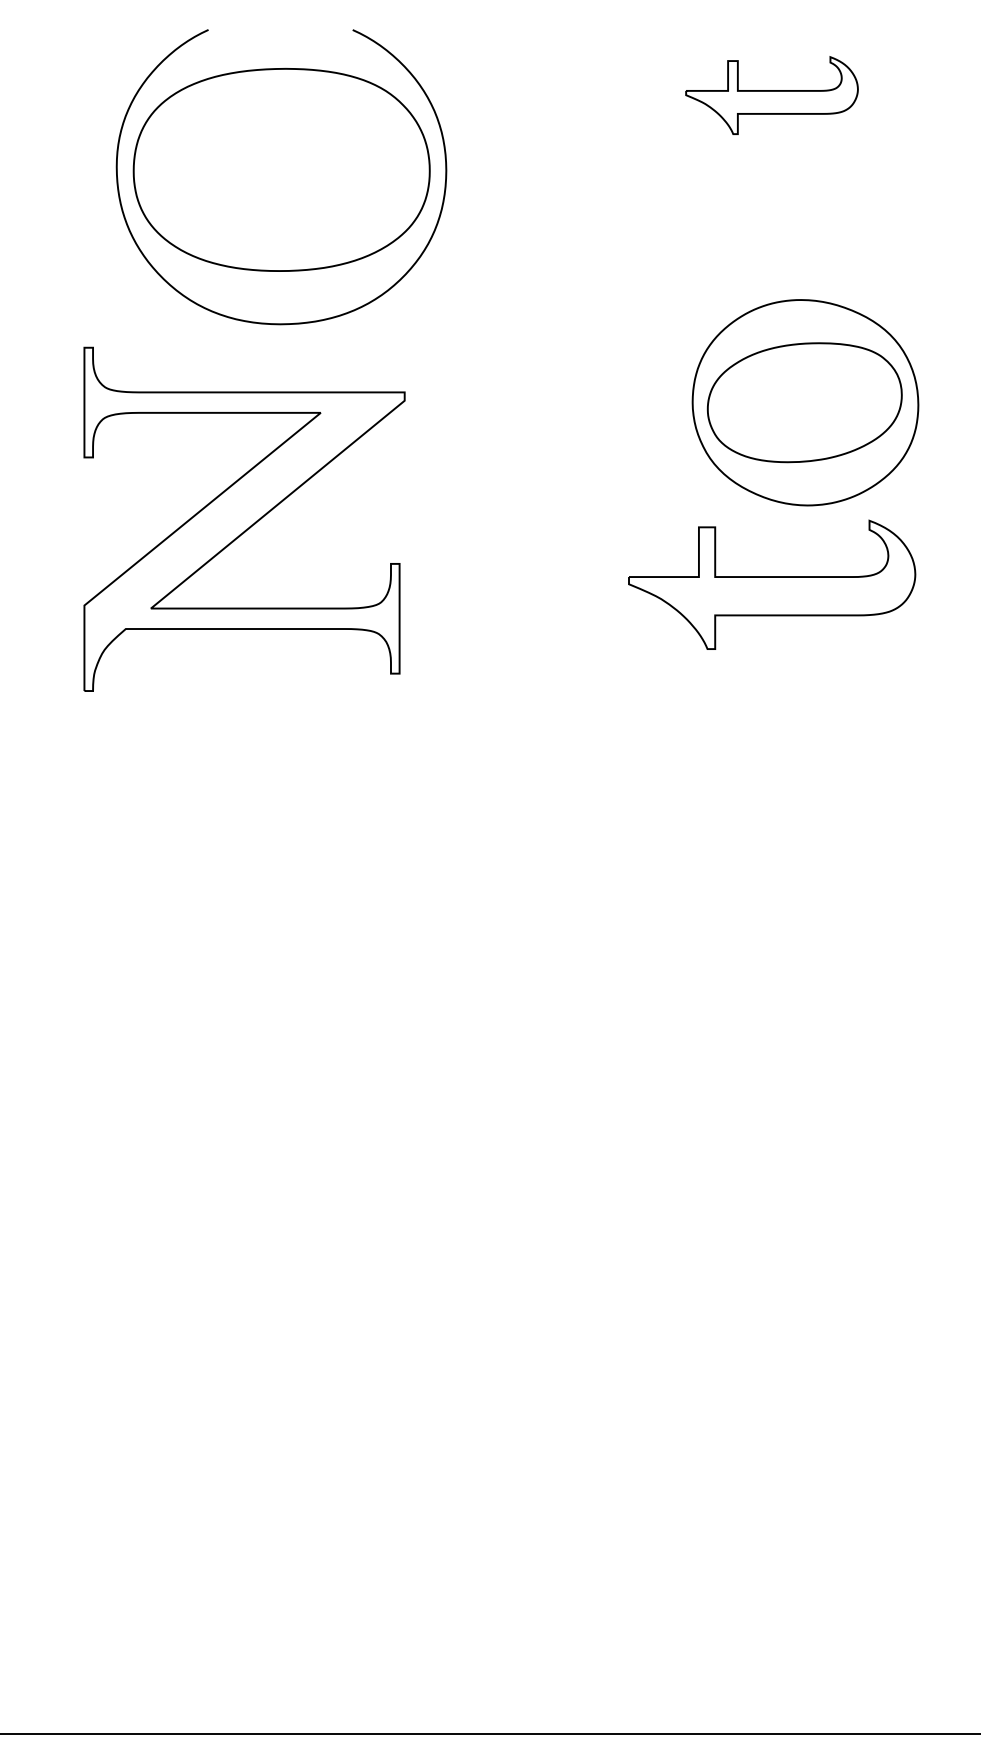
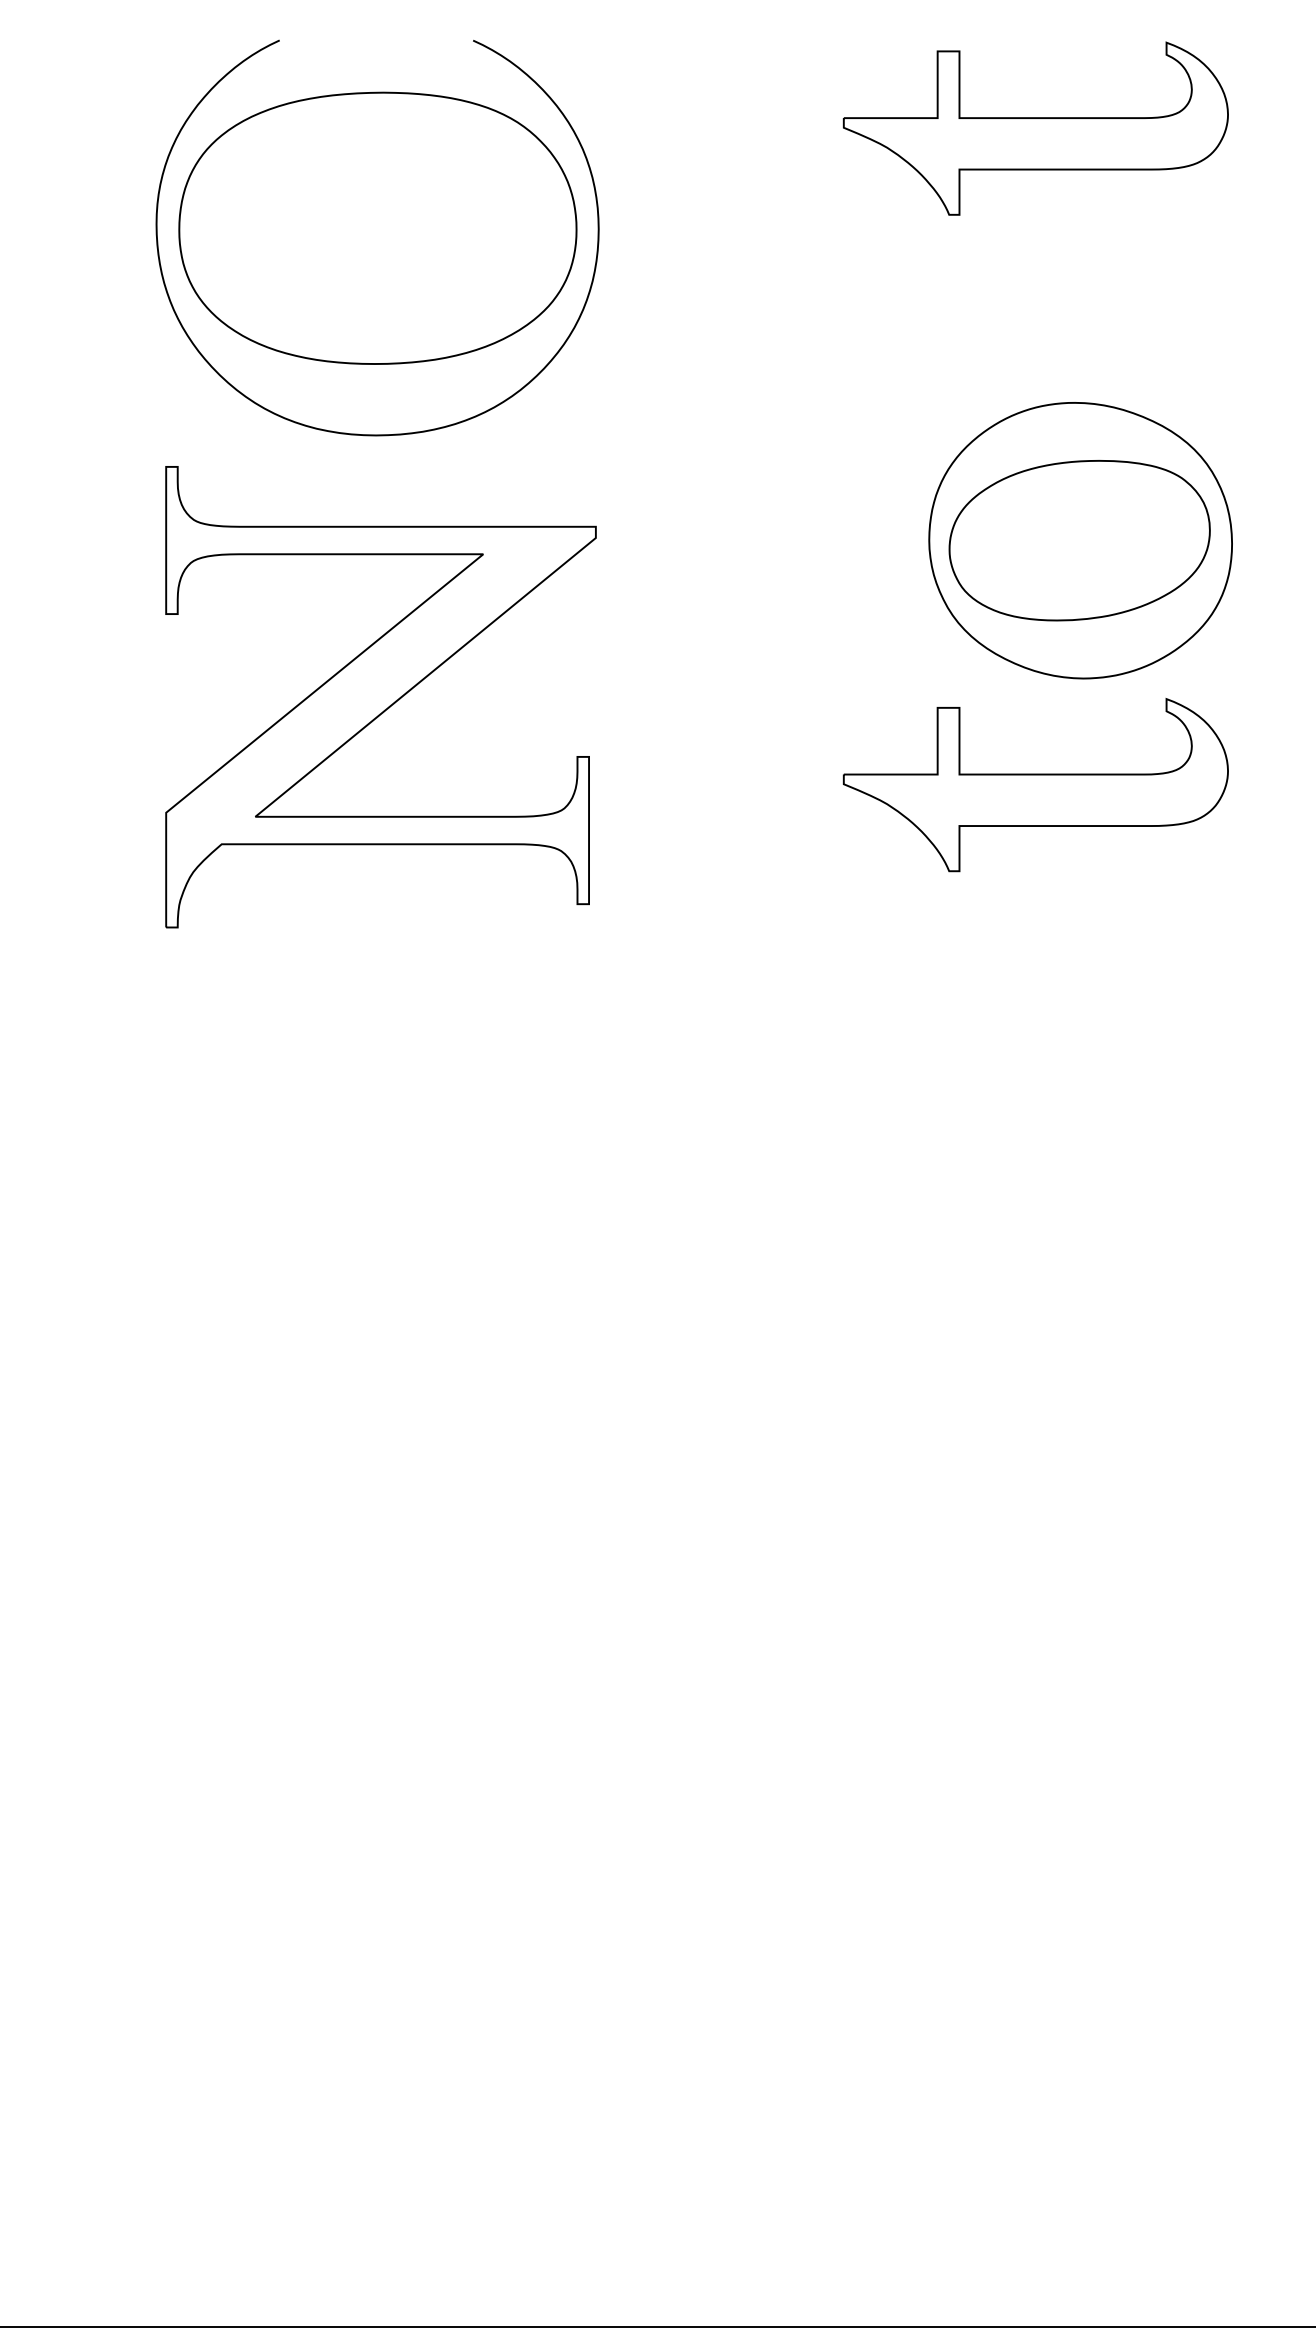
part: (771, 95) -> (1035, 128), size x1.67
part: (244, 519) -> (380, 697), moved

